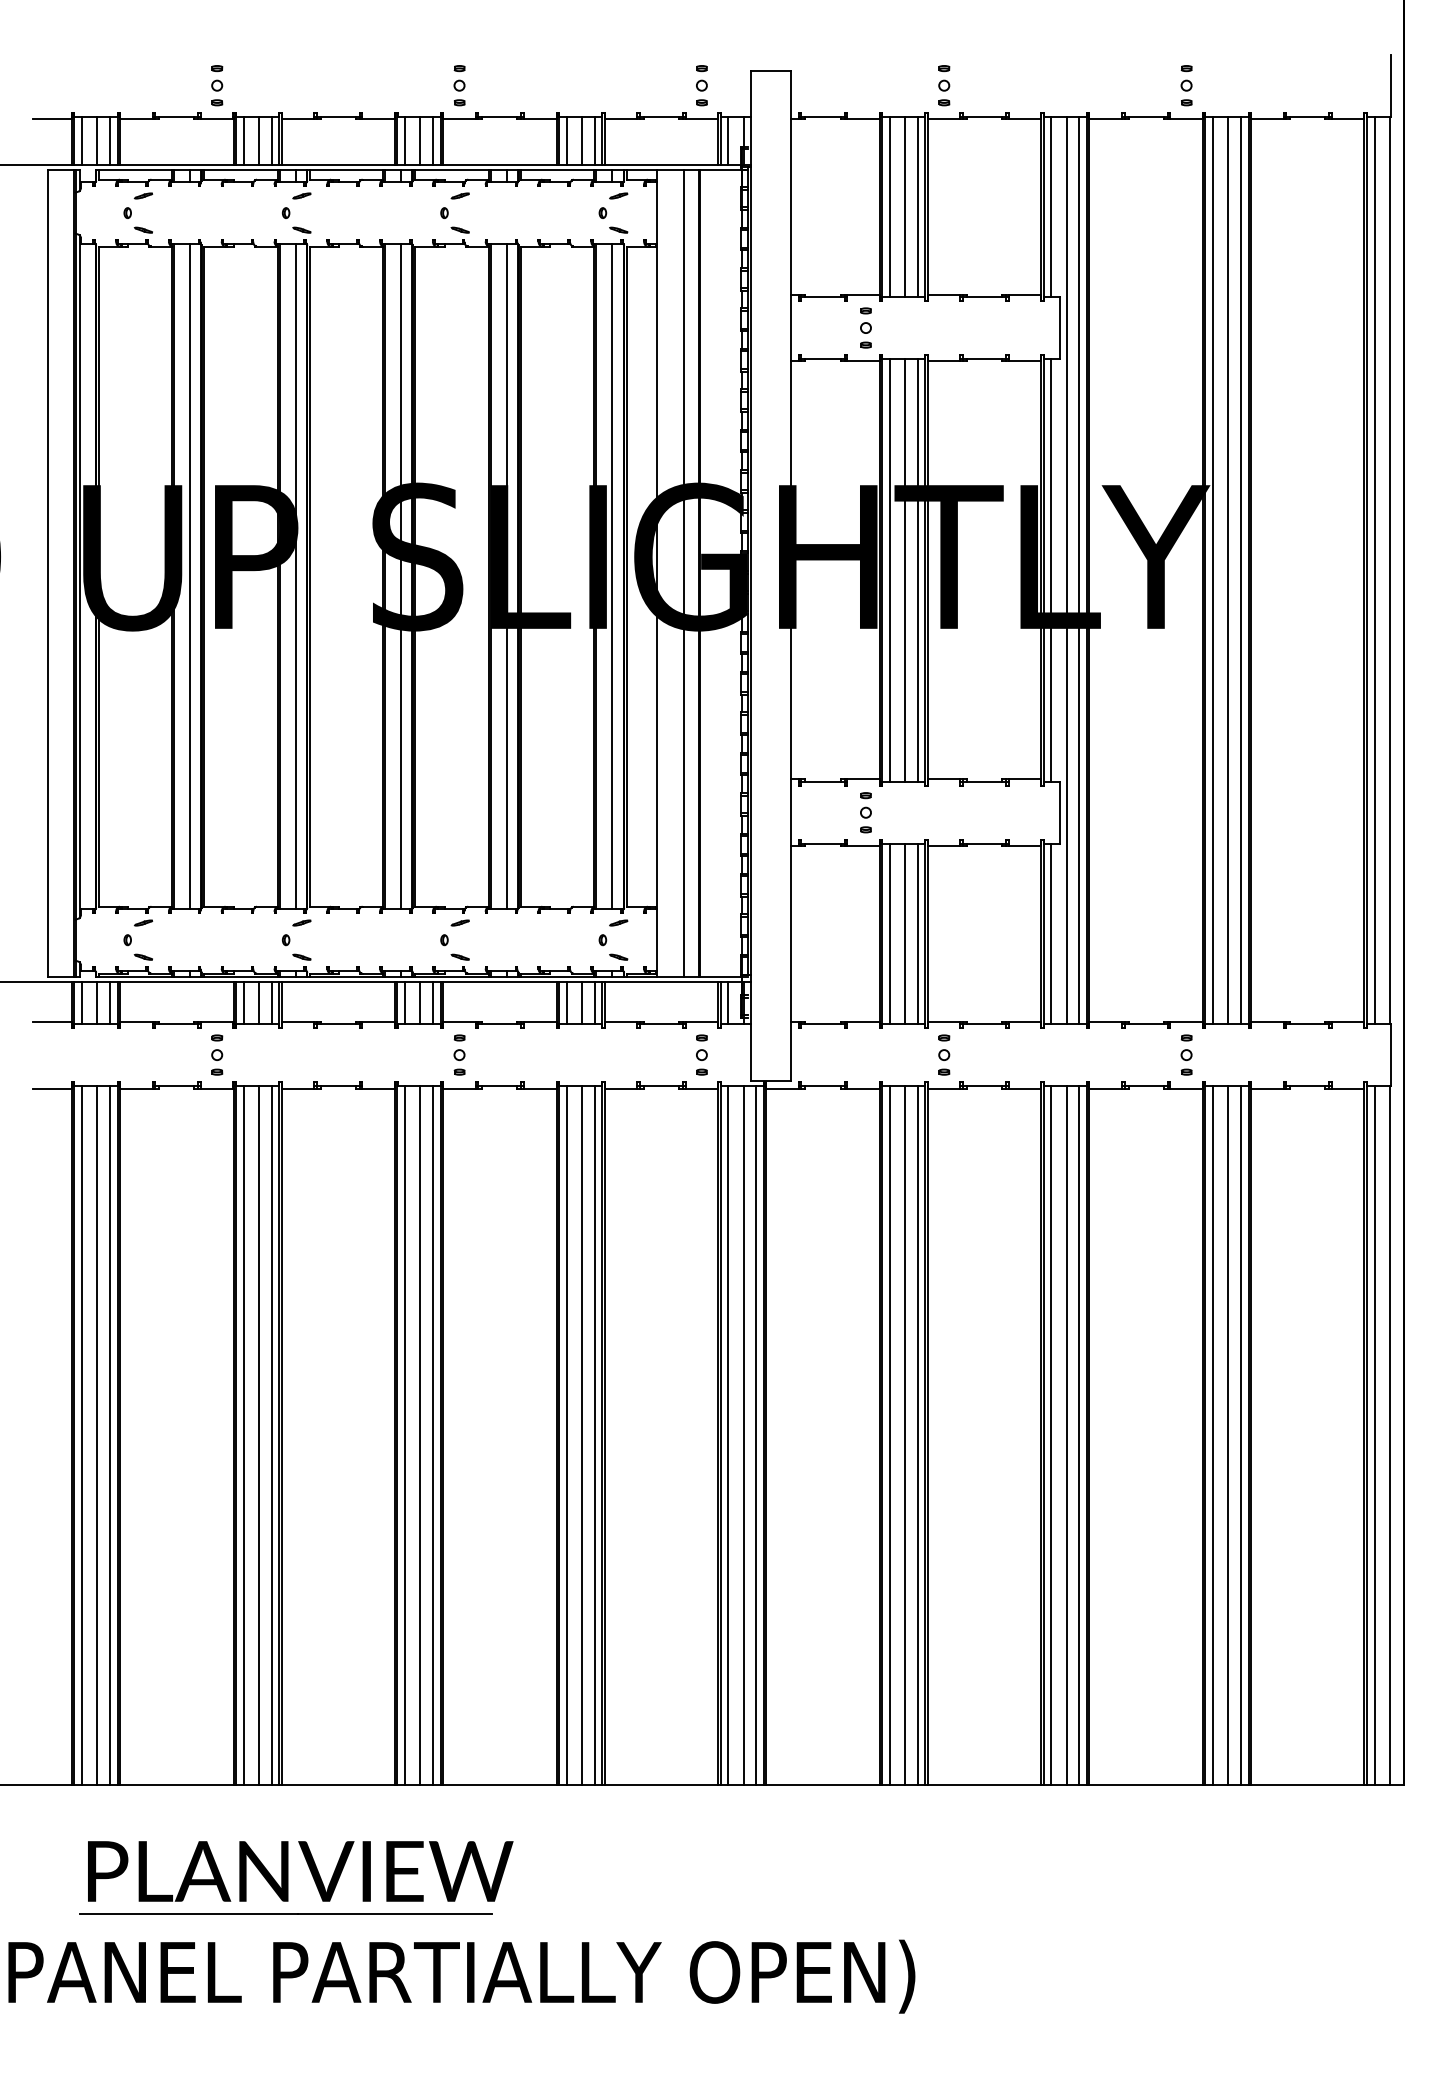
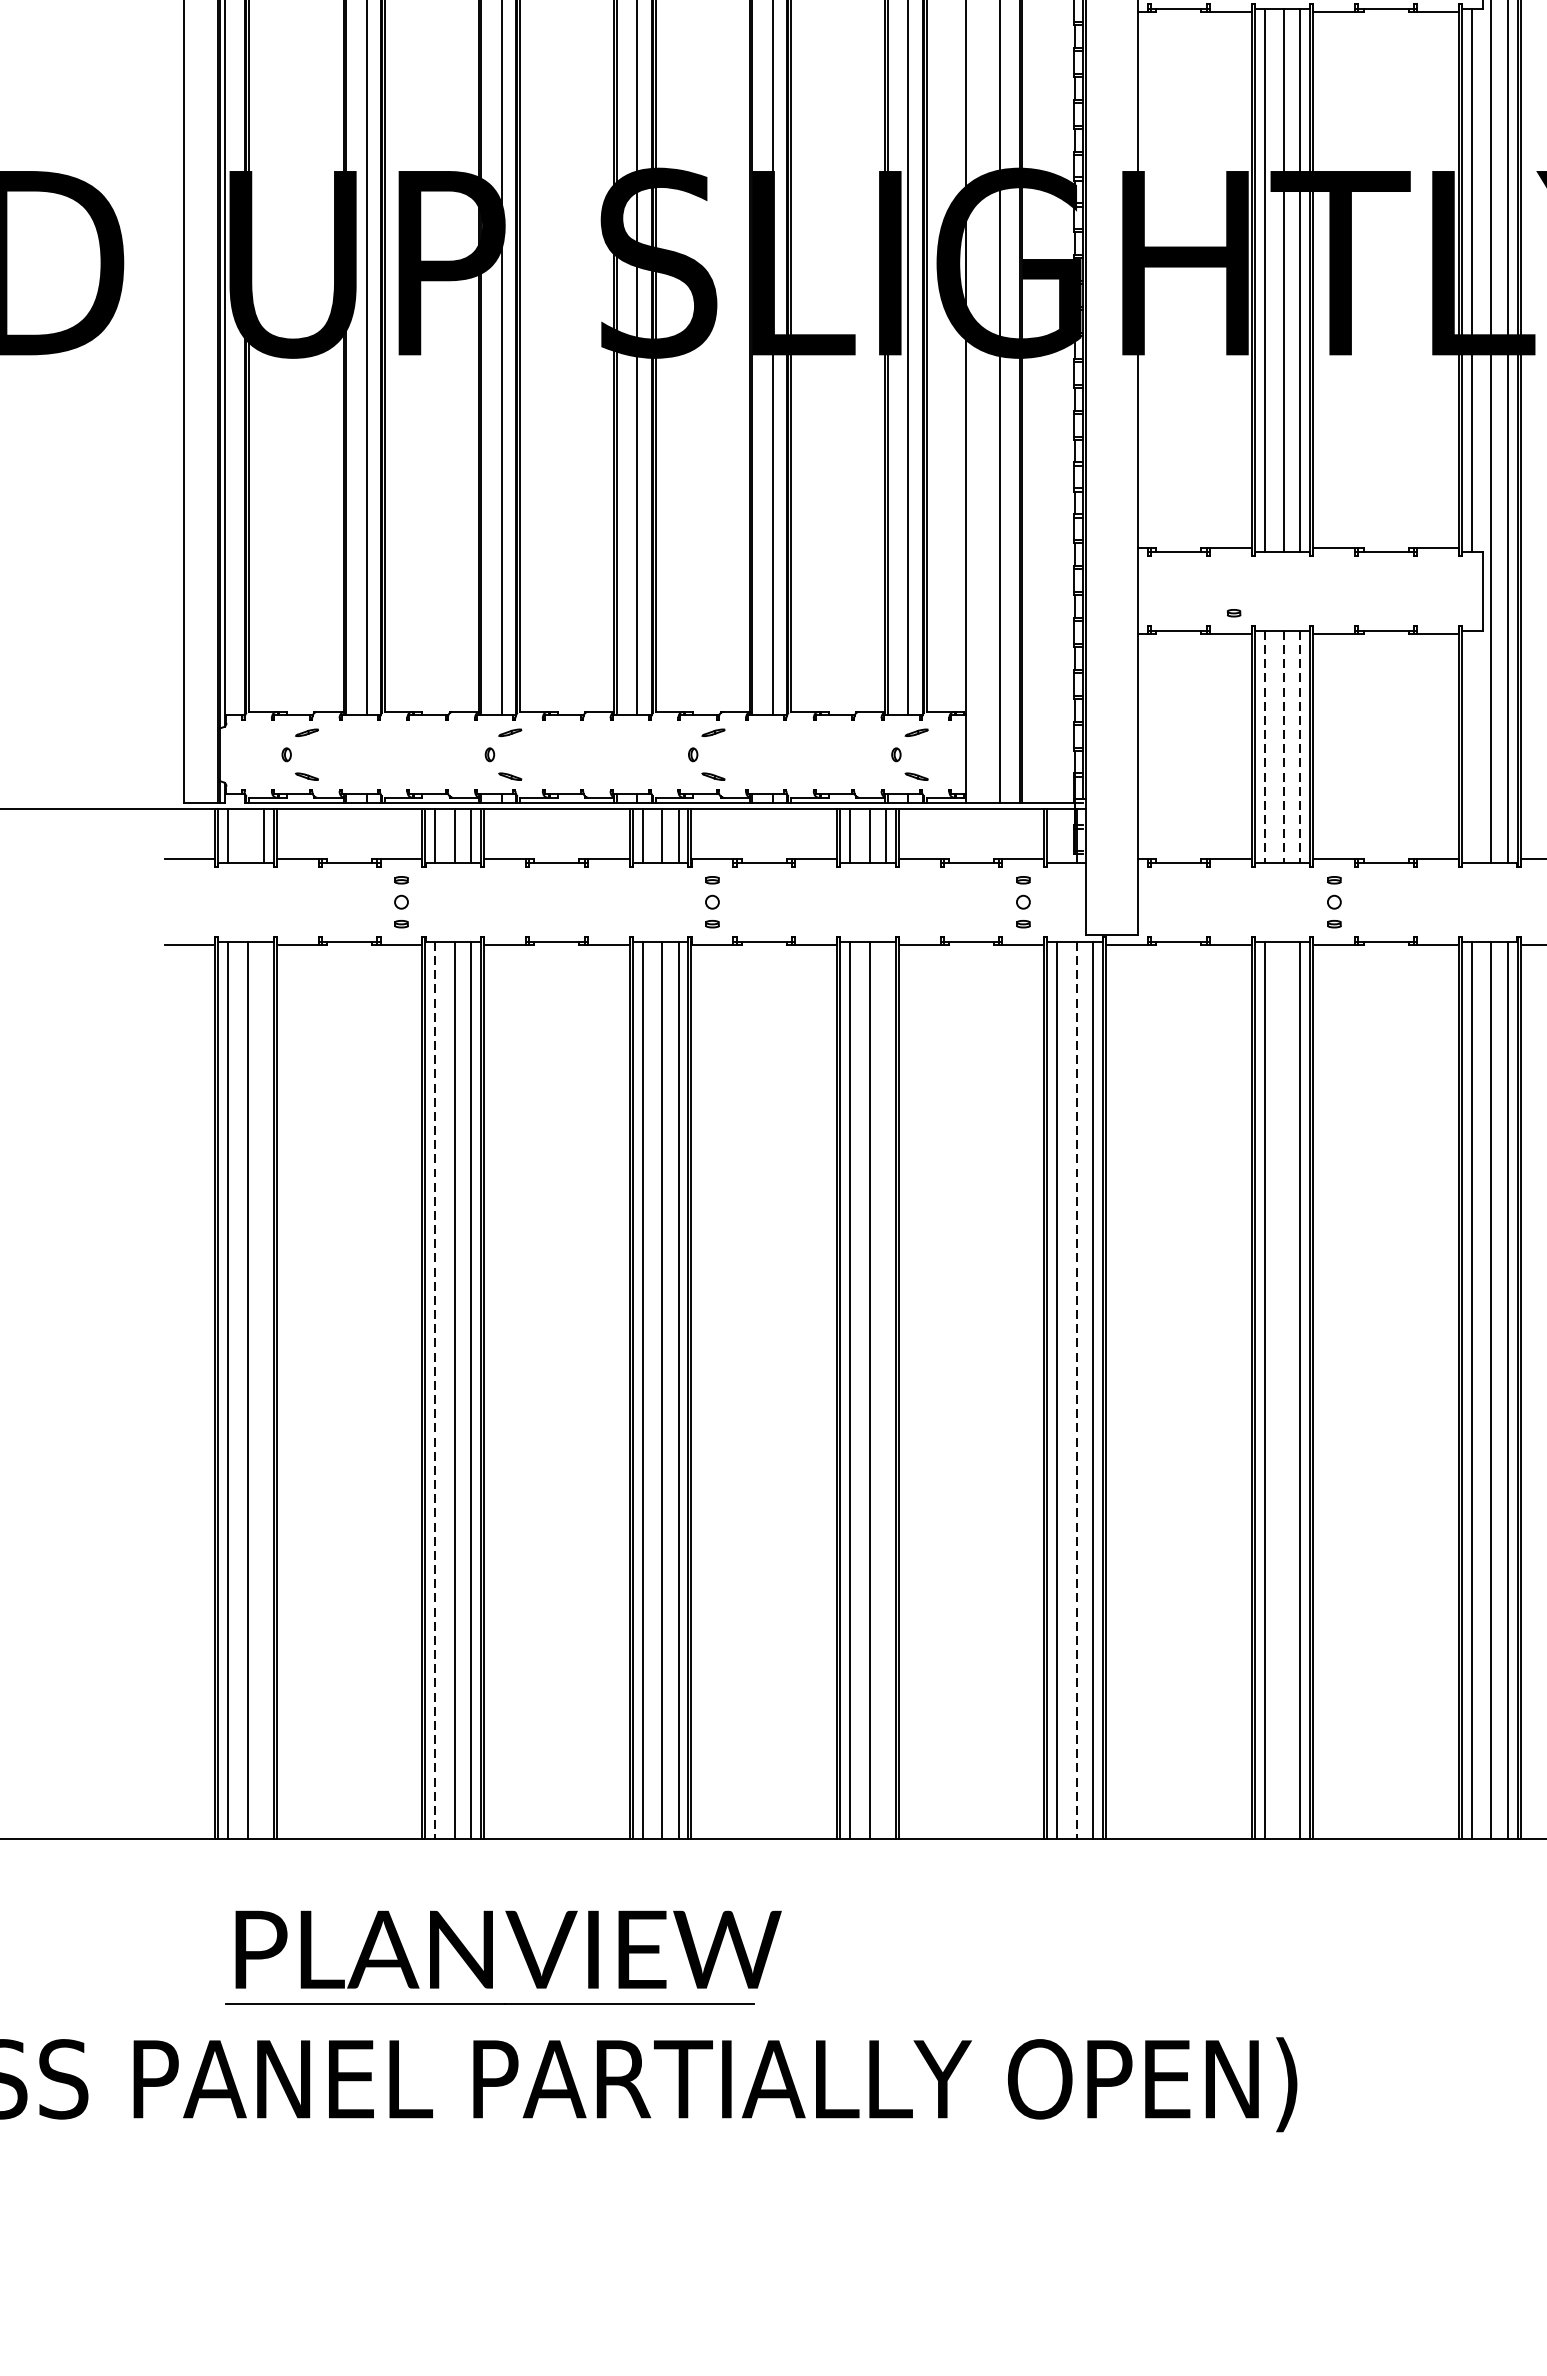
part: (865, 805) -> (1233, 581), removed
line: (1051, 933) -> (1472, 746), removed
line: (889, 934) -> (1264, 747), solid -> dashed
line: (905, 934) -> (1284, 747), solid -> dashed
line: (917, 934) -> (1300, 747), solid -> dashed
line: (97, 1003) -> (247, 836), removed
line: (728, 1003) -> (1057, 836), removed
line: (109, 1435) -> (263, 1390), removed
line: (243, 1435) -> (435, 1390), solid -> dashed
line: (594, 1435) -> (885, 1390), removed
line: (743, 1435) -> (1076, 1390), solid -> dashed
line: (905, 1435) -> (1284, 1390), removed

